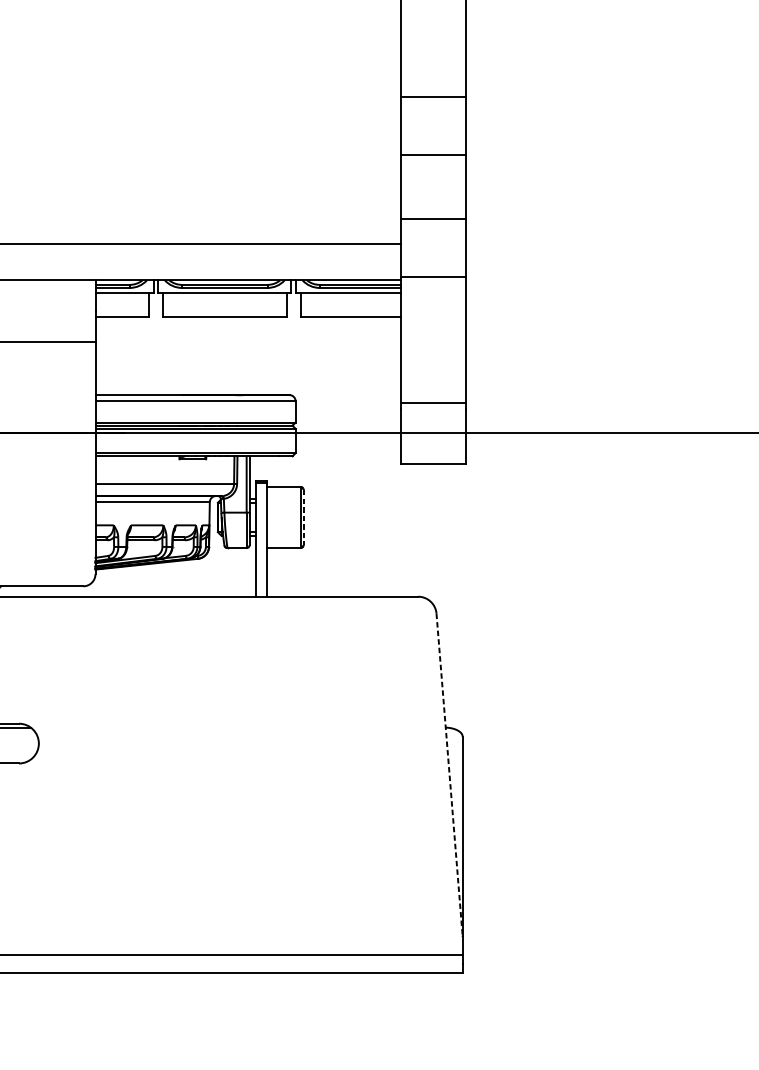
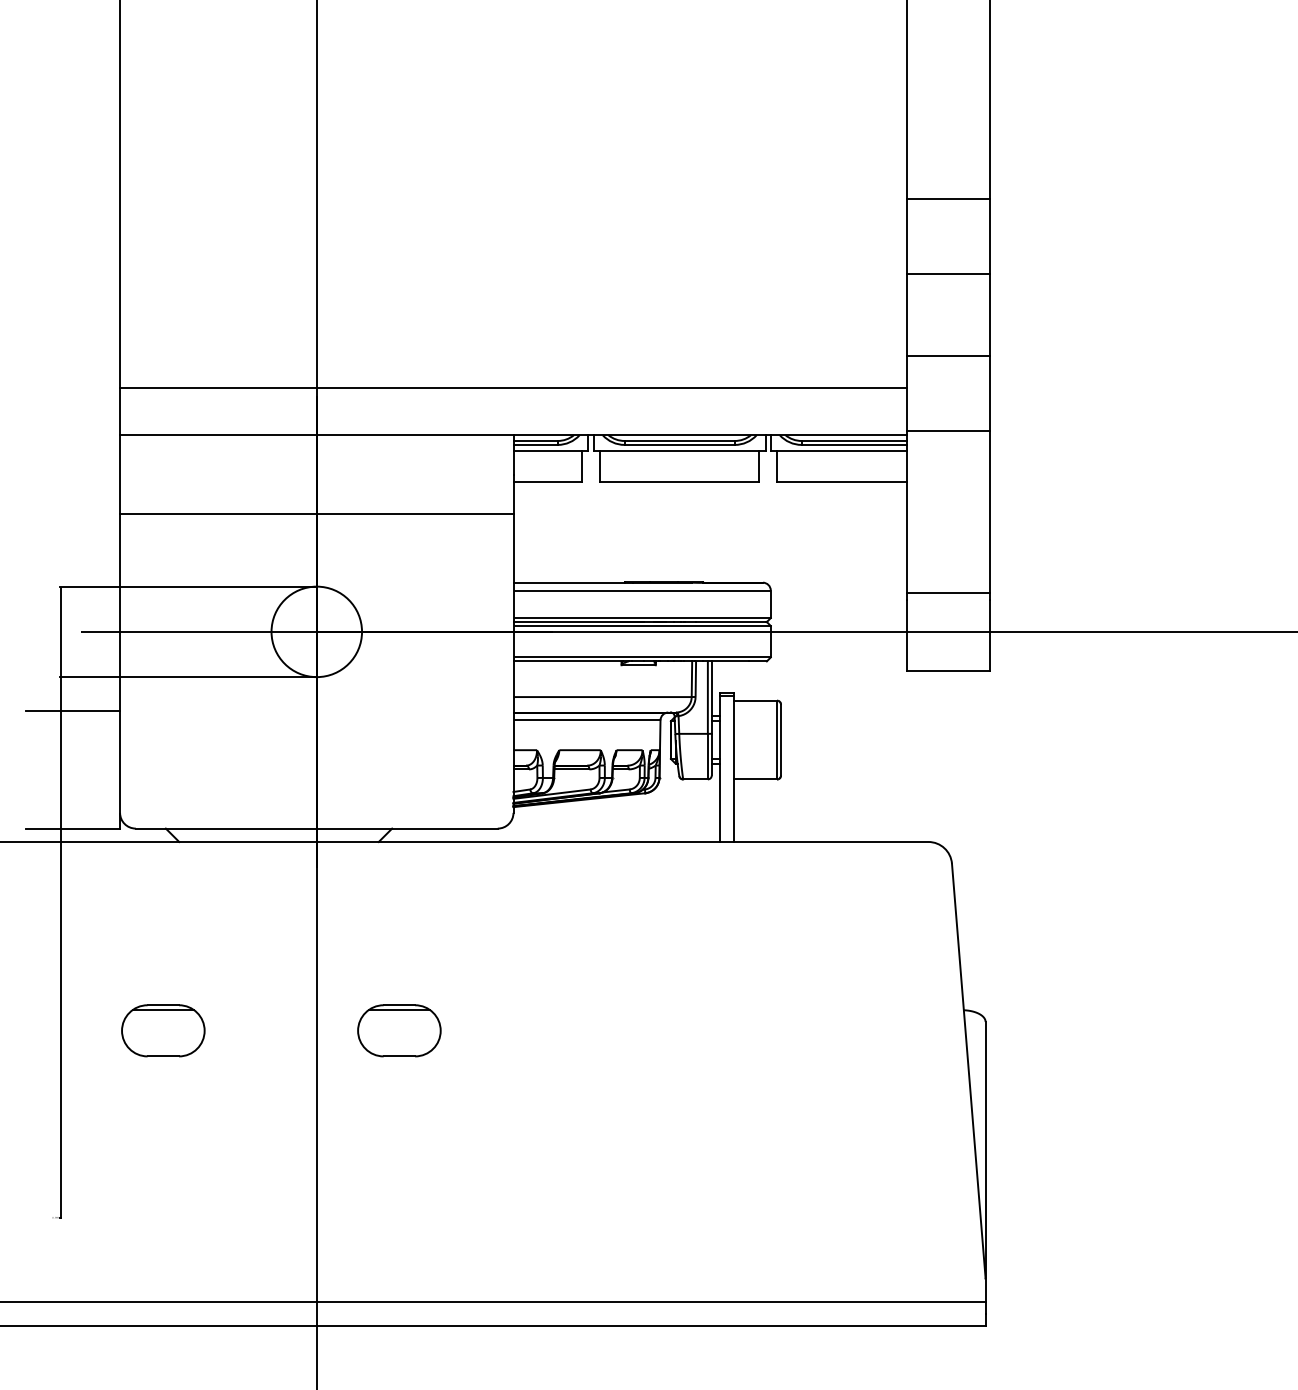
line: (303, 517) -> (781, 740), dashed -> solid
line: (449, 774) -> (968, 1070), dashed -> solid

